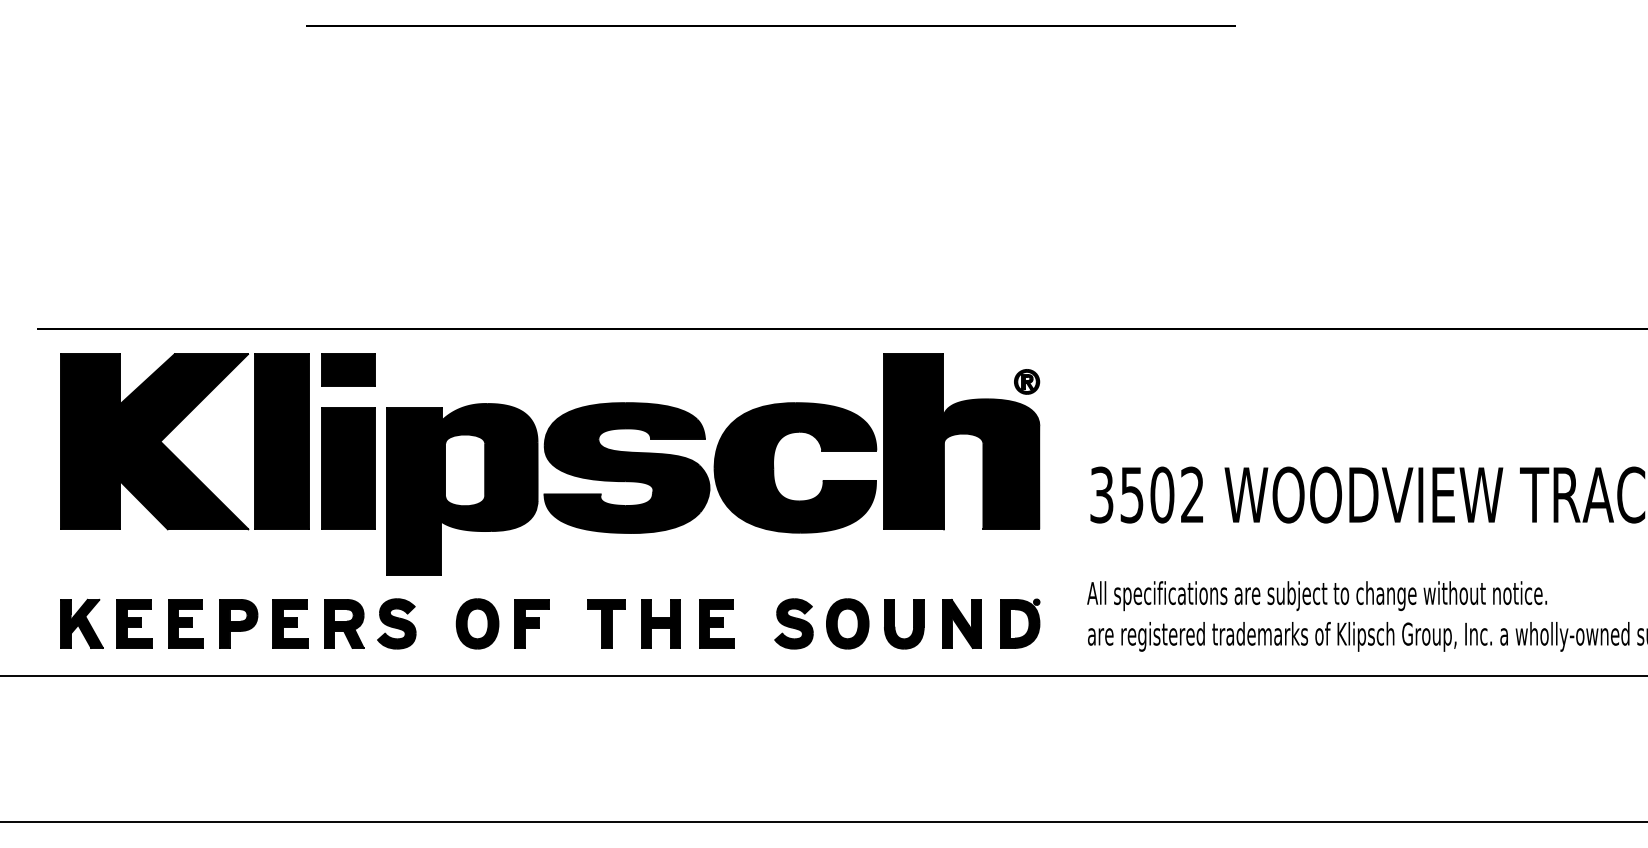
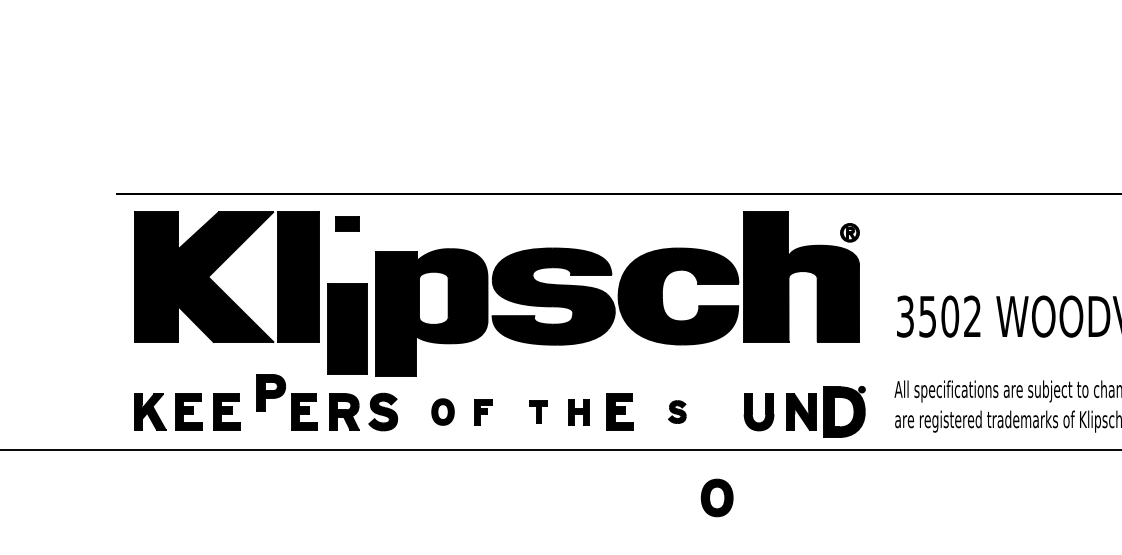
part: (348, 369) -> (347, 223), size x0.6
part: (348, 468) -> (347, 328), moved
part: (238, 623) -> (271, 392), moved
part: (477, 623) -> (443, 411), size x0.7
part: (531, 623) -> (482, 411), size x0.7
part: (606, 623) -> (538, 411), size x0.6
part: (660, 623) -> (578, 411), size x0.7
part: (793, 623) -> (677, 411), size x0.6
part: (847, 623) -> (717, 497), moved
part: (1020, 623) -> (845, 411), size x1.4

